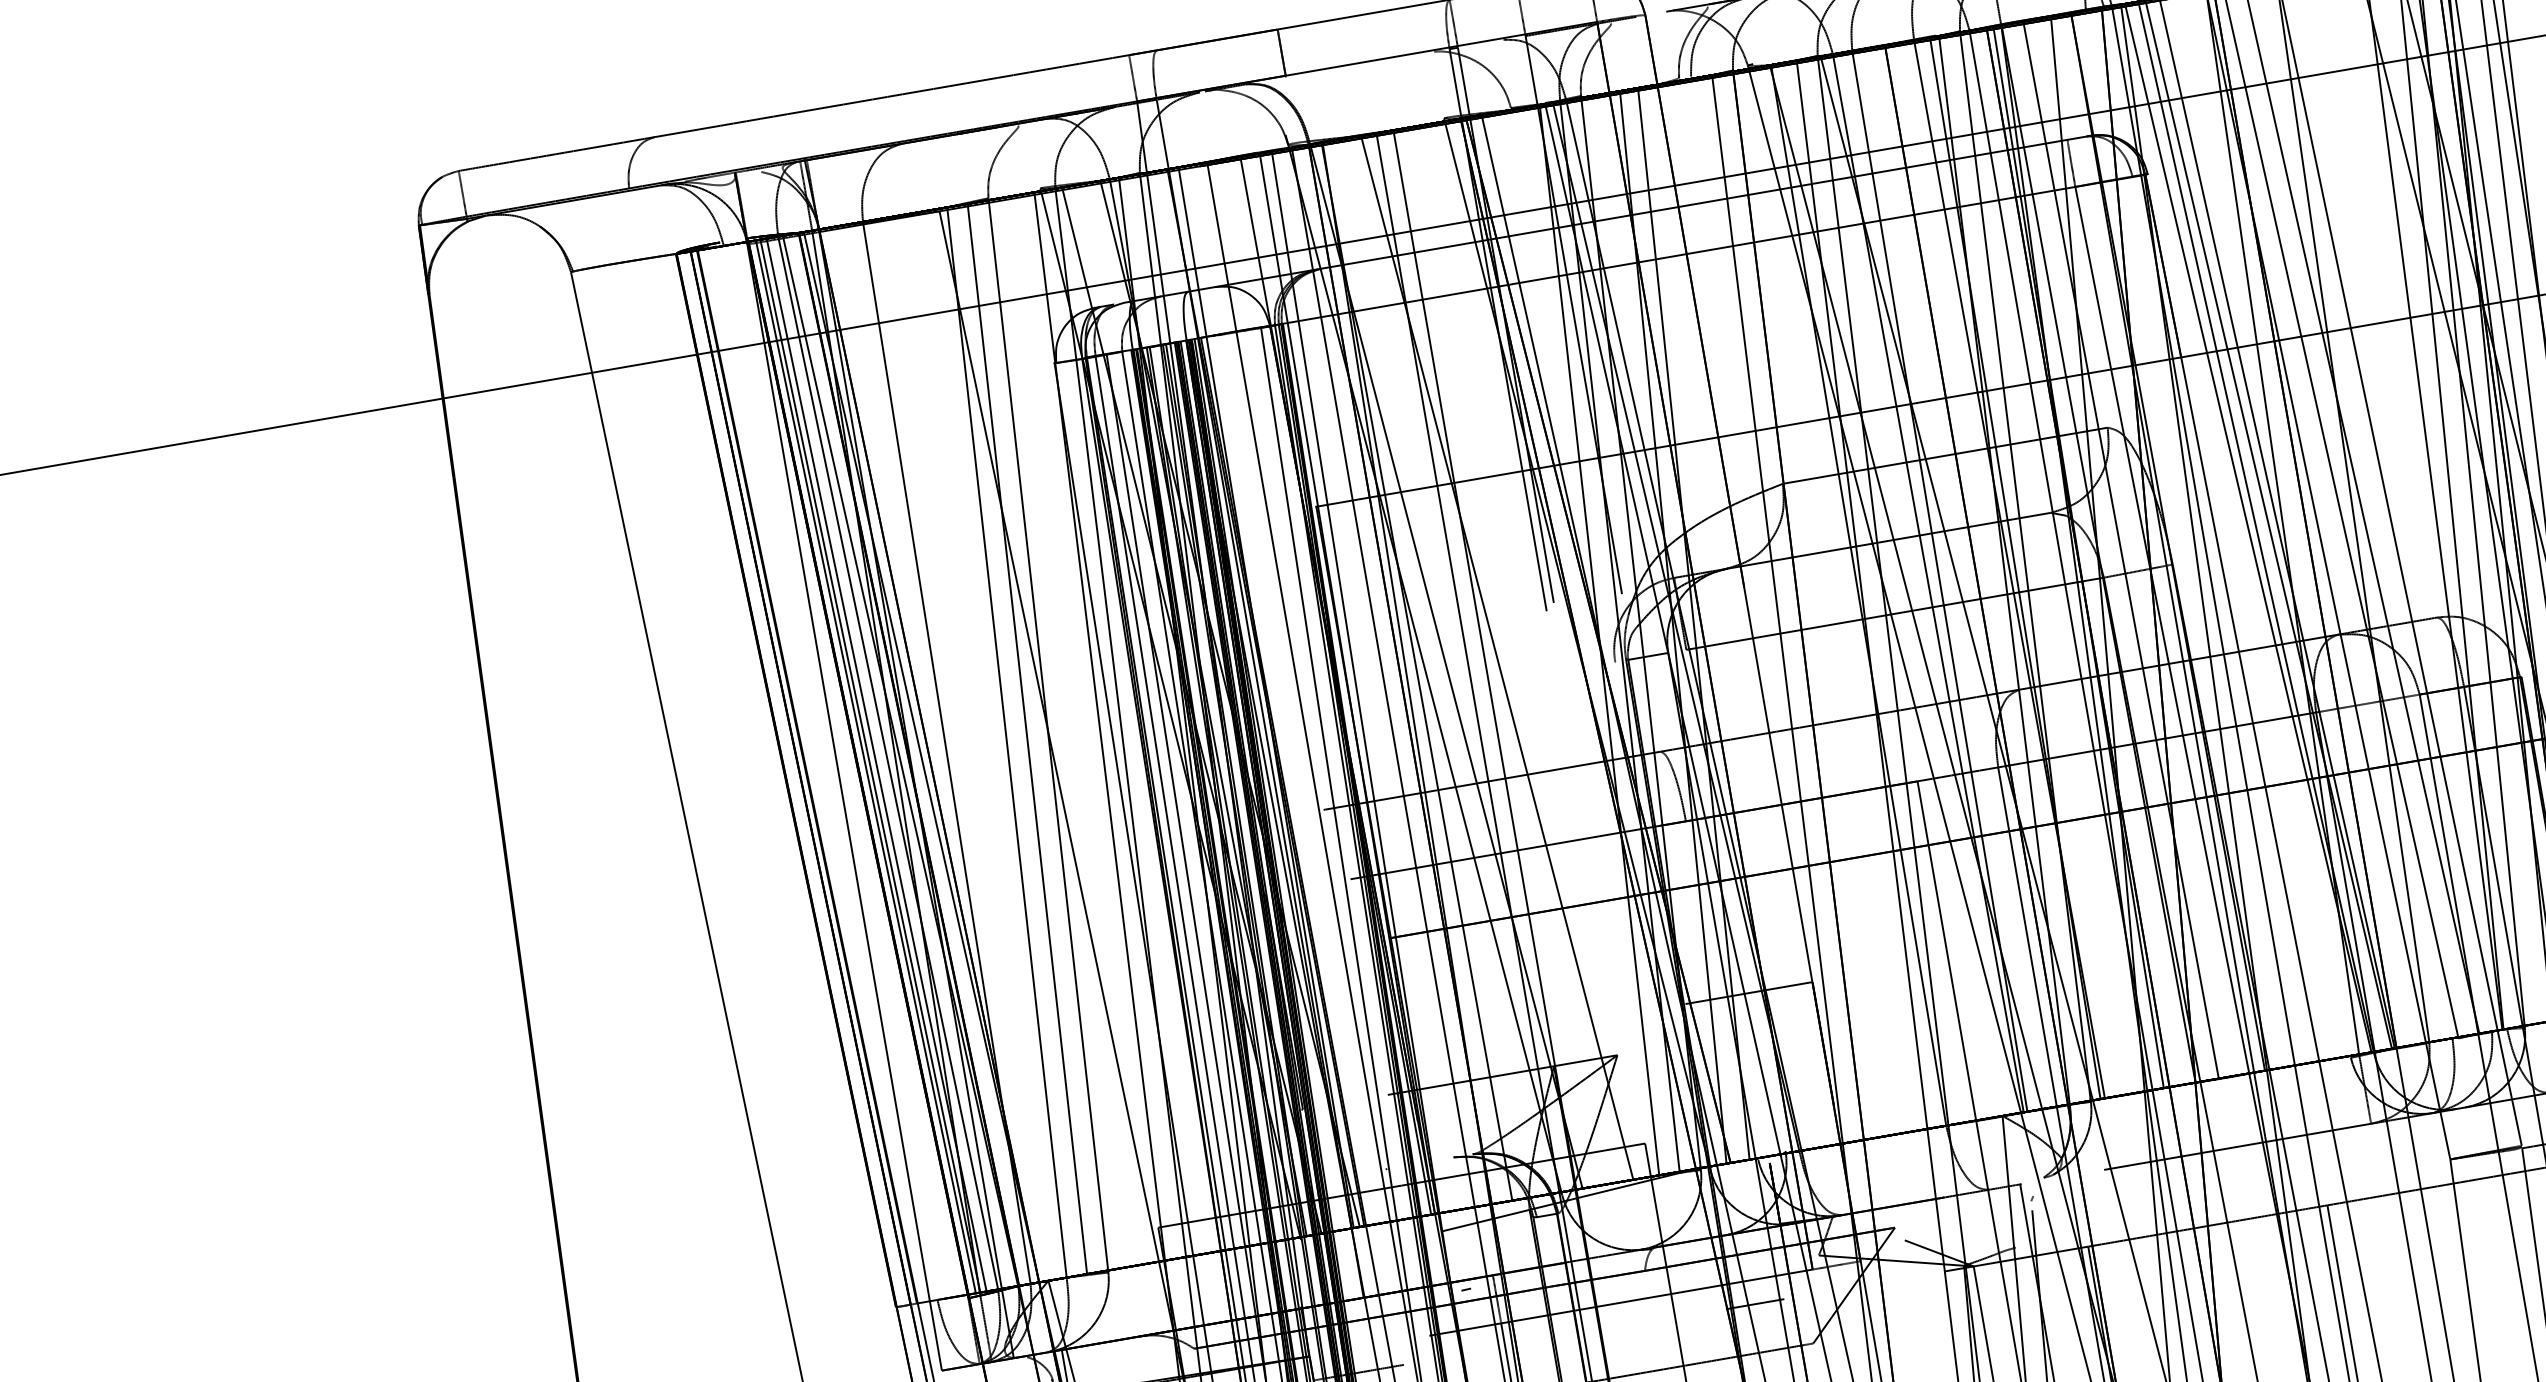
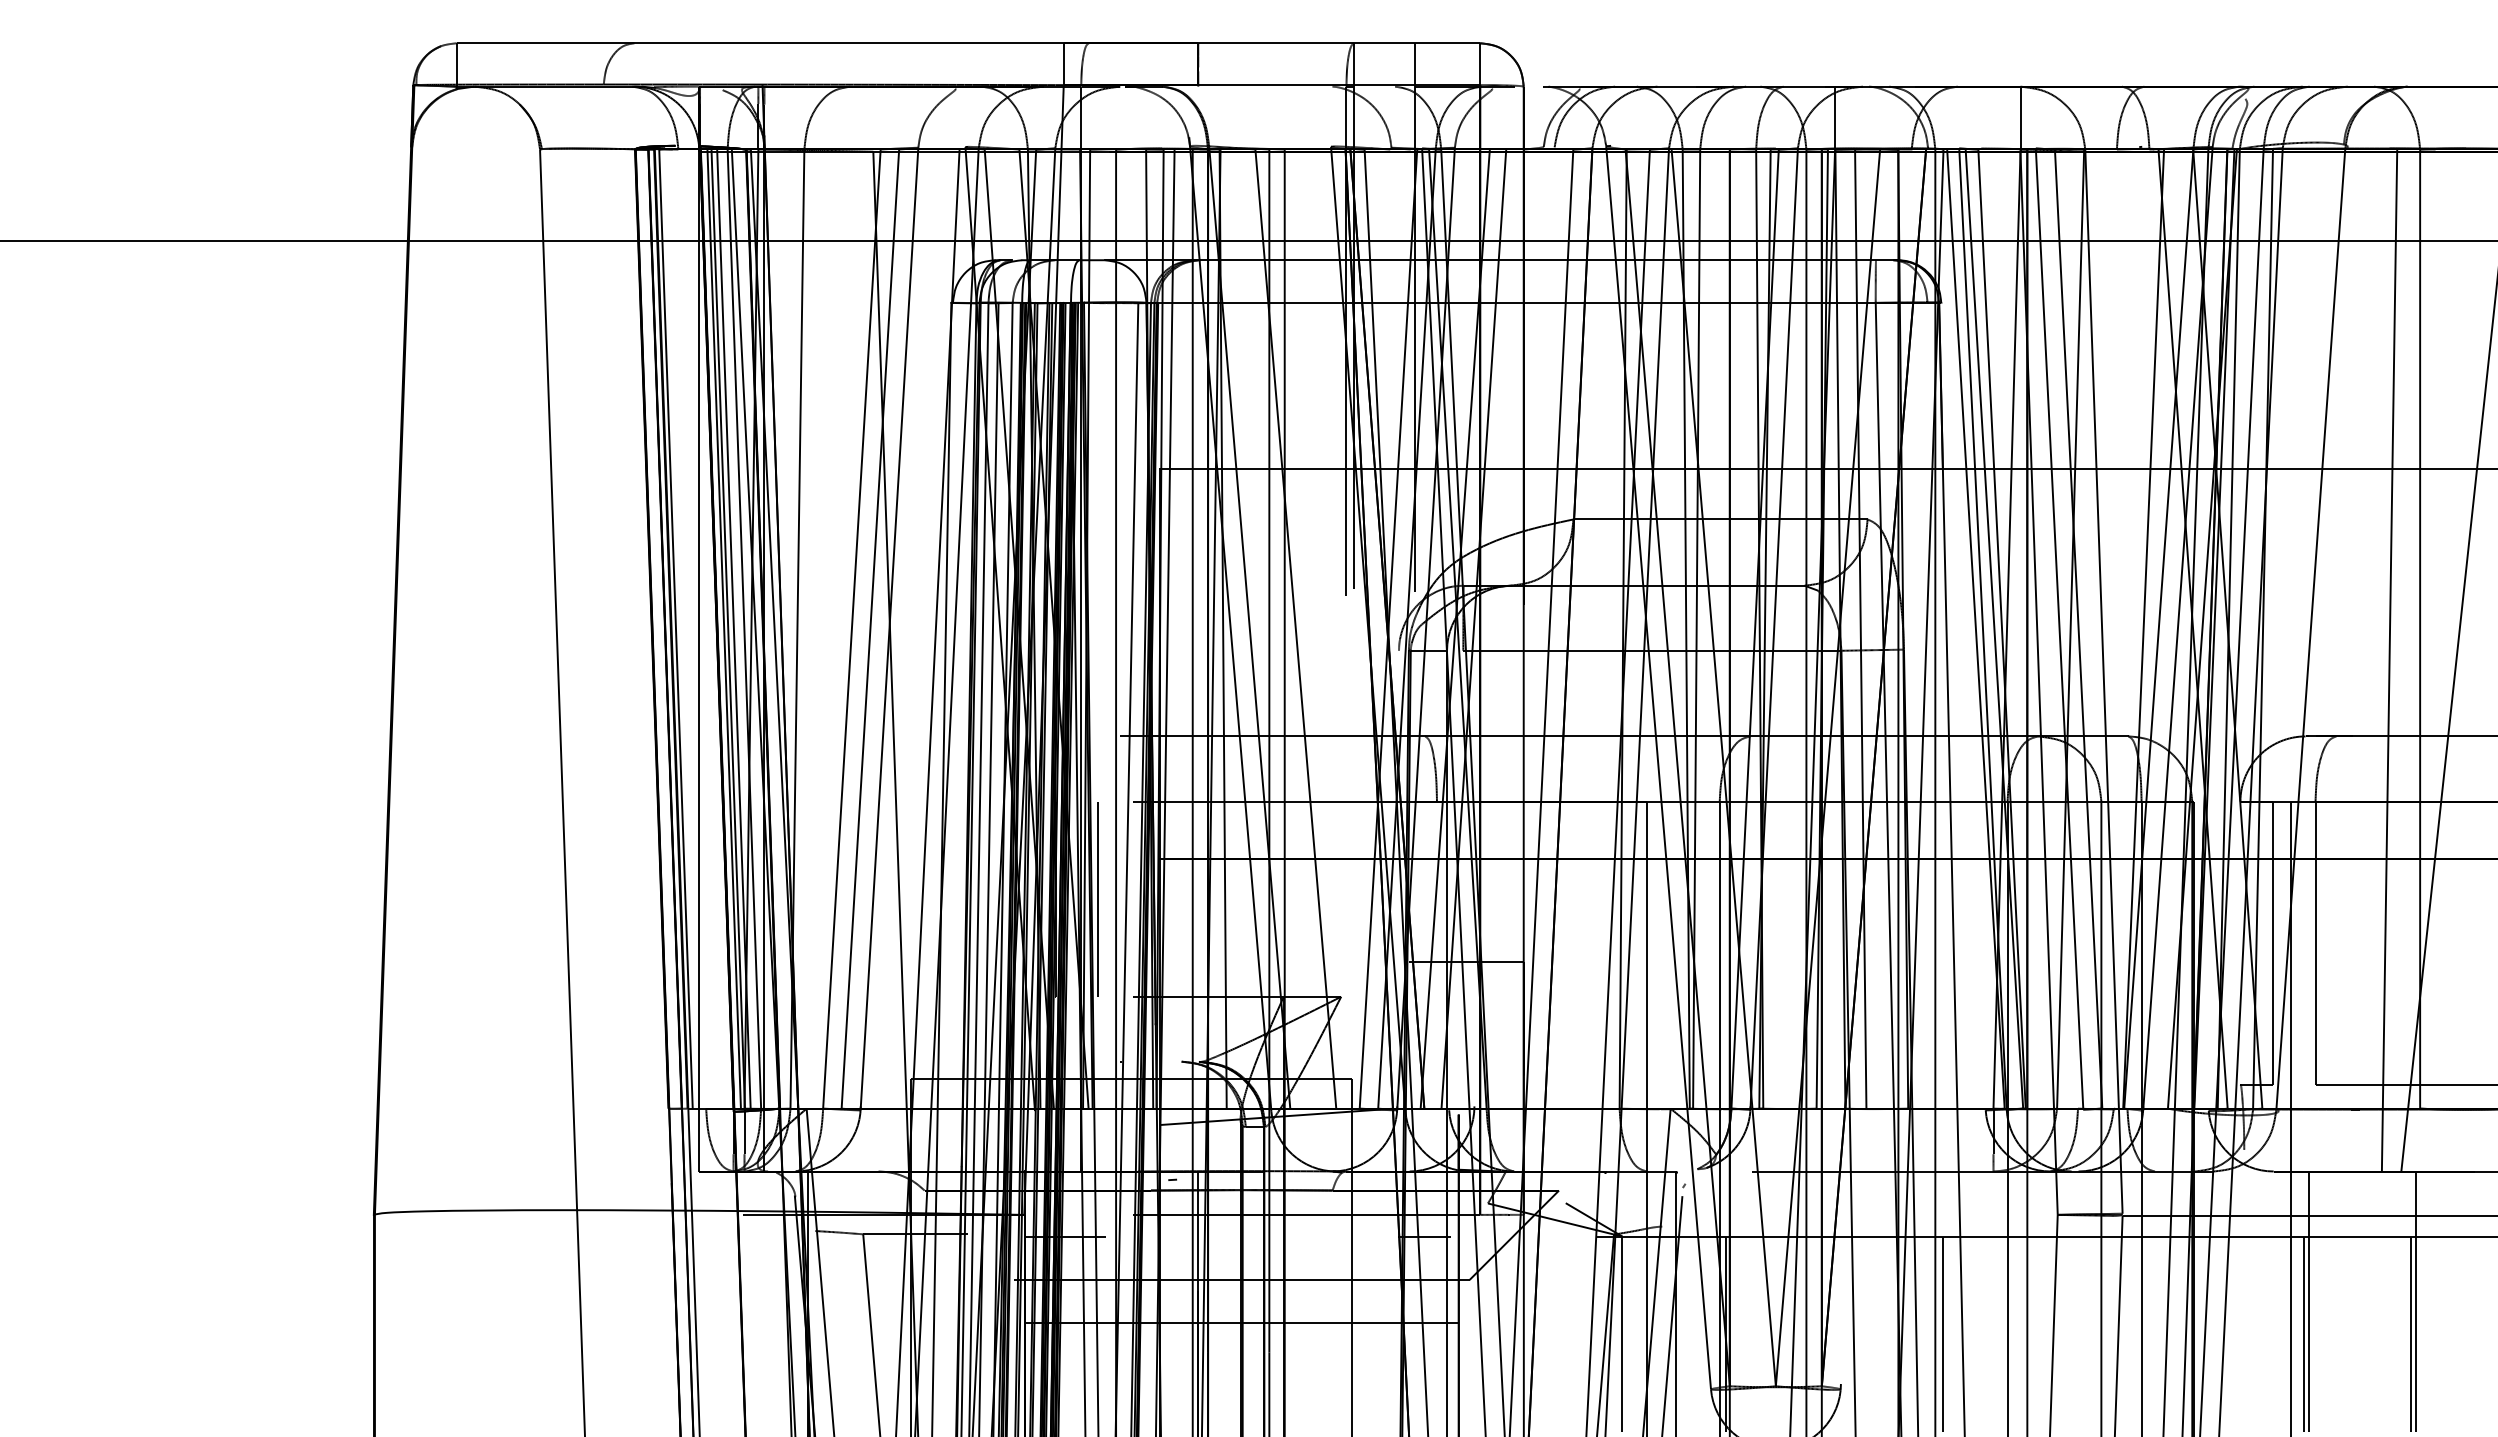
line: (812, 775) -> (675, 628), added
line: (1330, 993) -> (1098, 898), added

